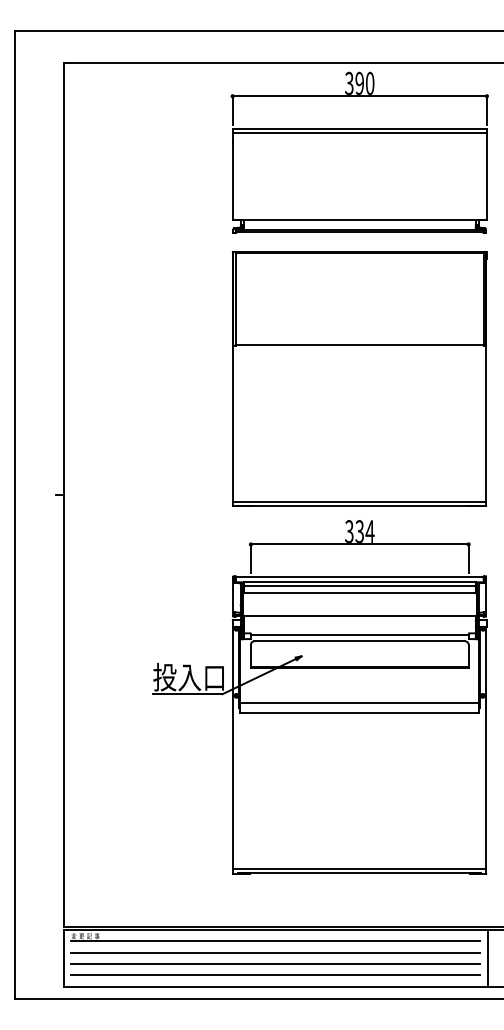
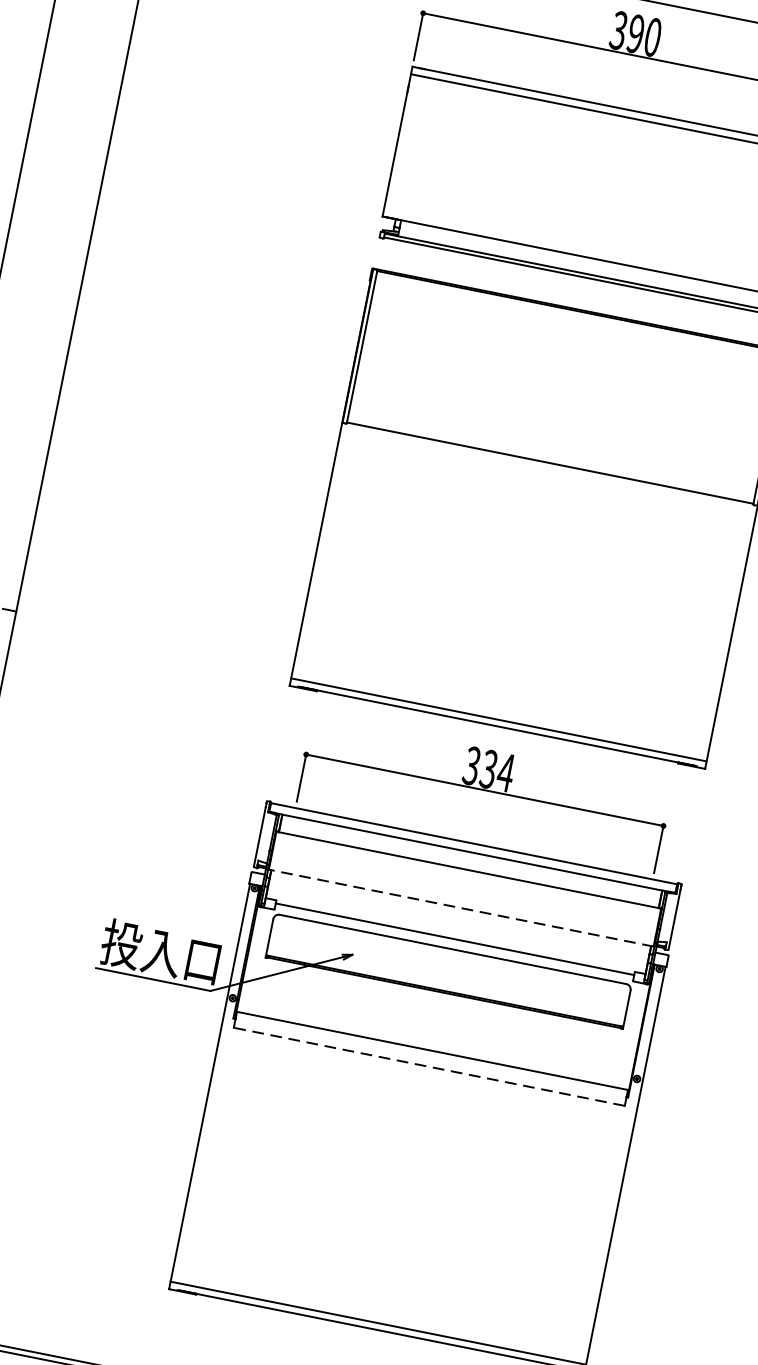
line: (359, 585) -> (470, 857), removed
line: (359, 616) -> (460, 908), solid -> dashed
line: (359, 713) -> (428, 1067), solid -> dashed

